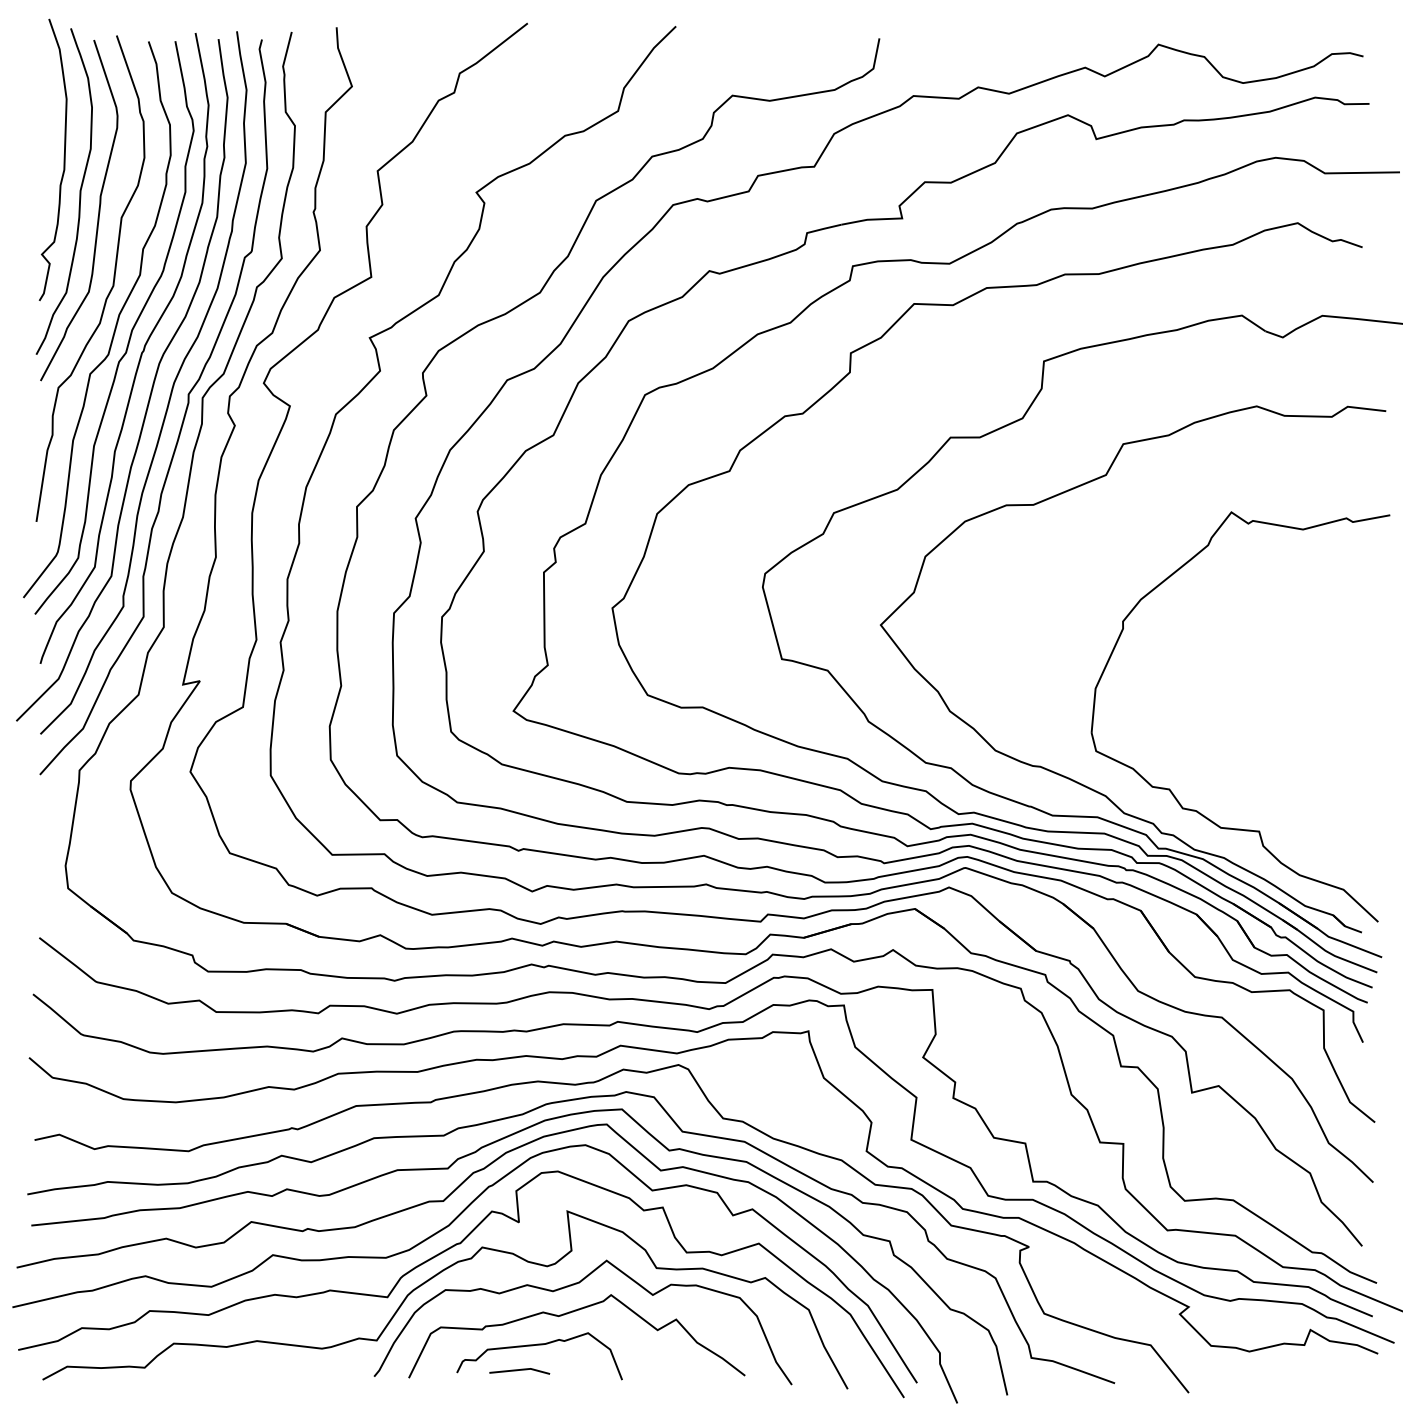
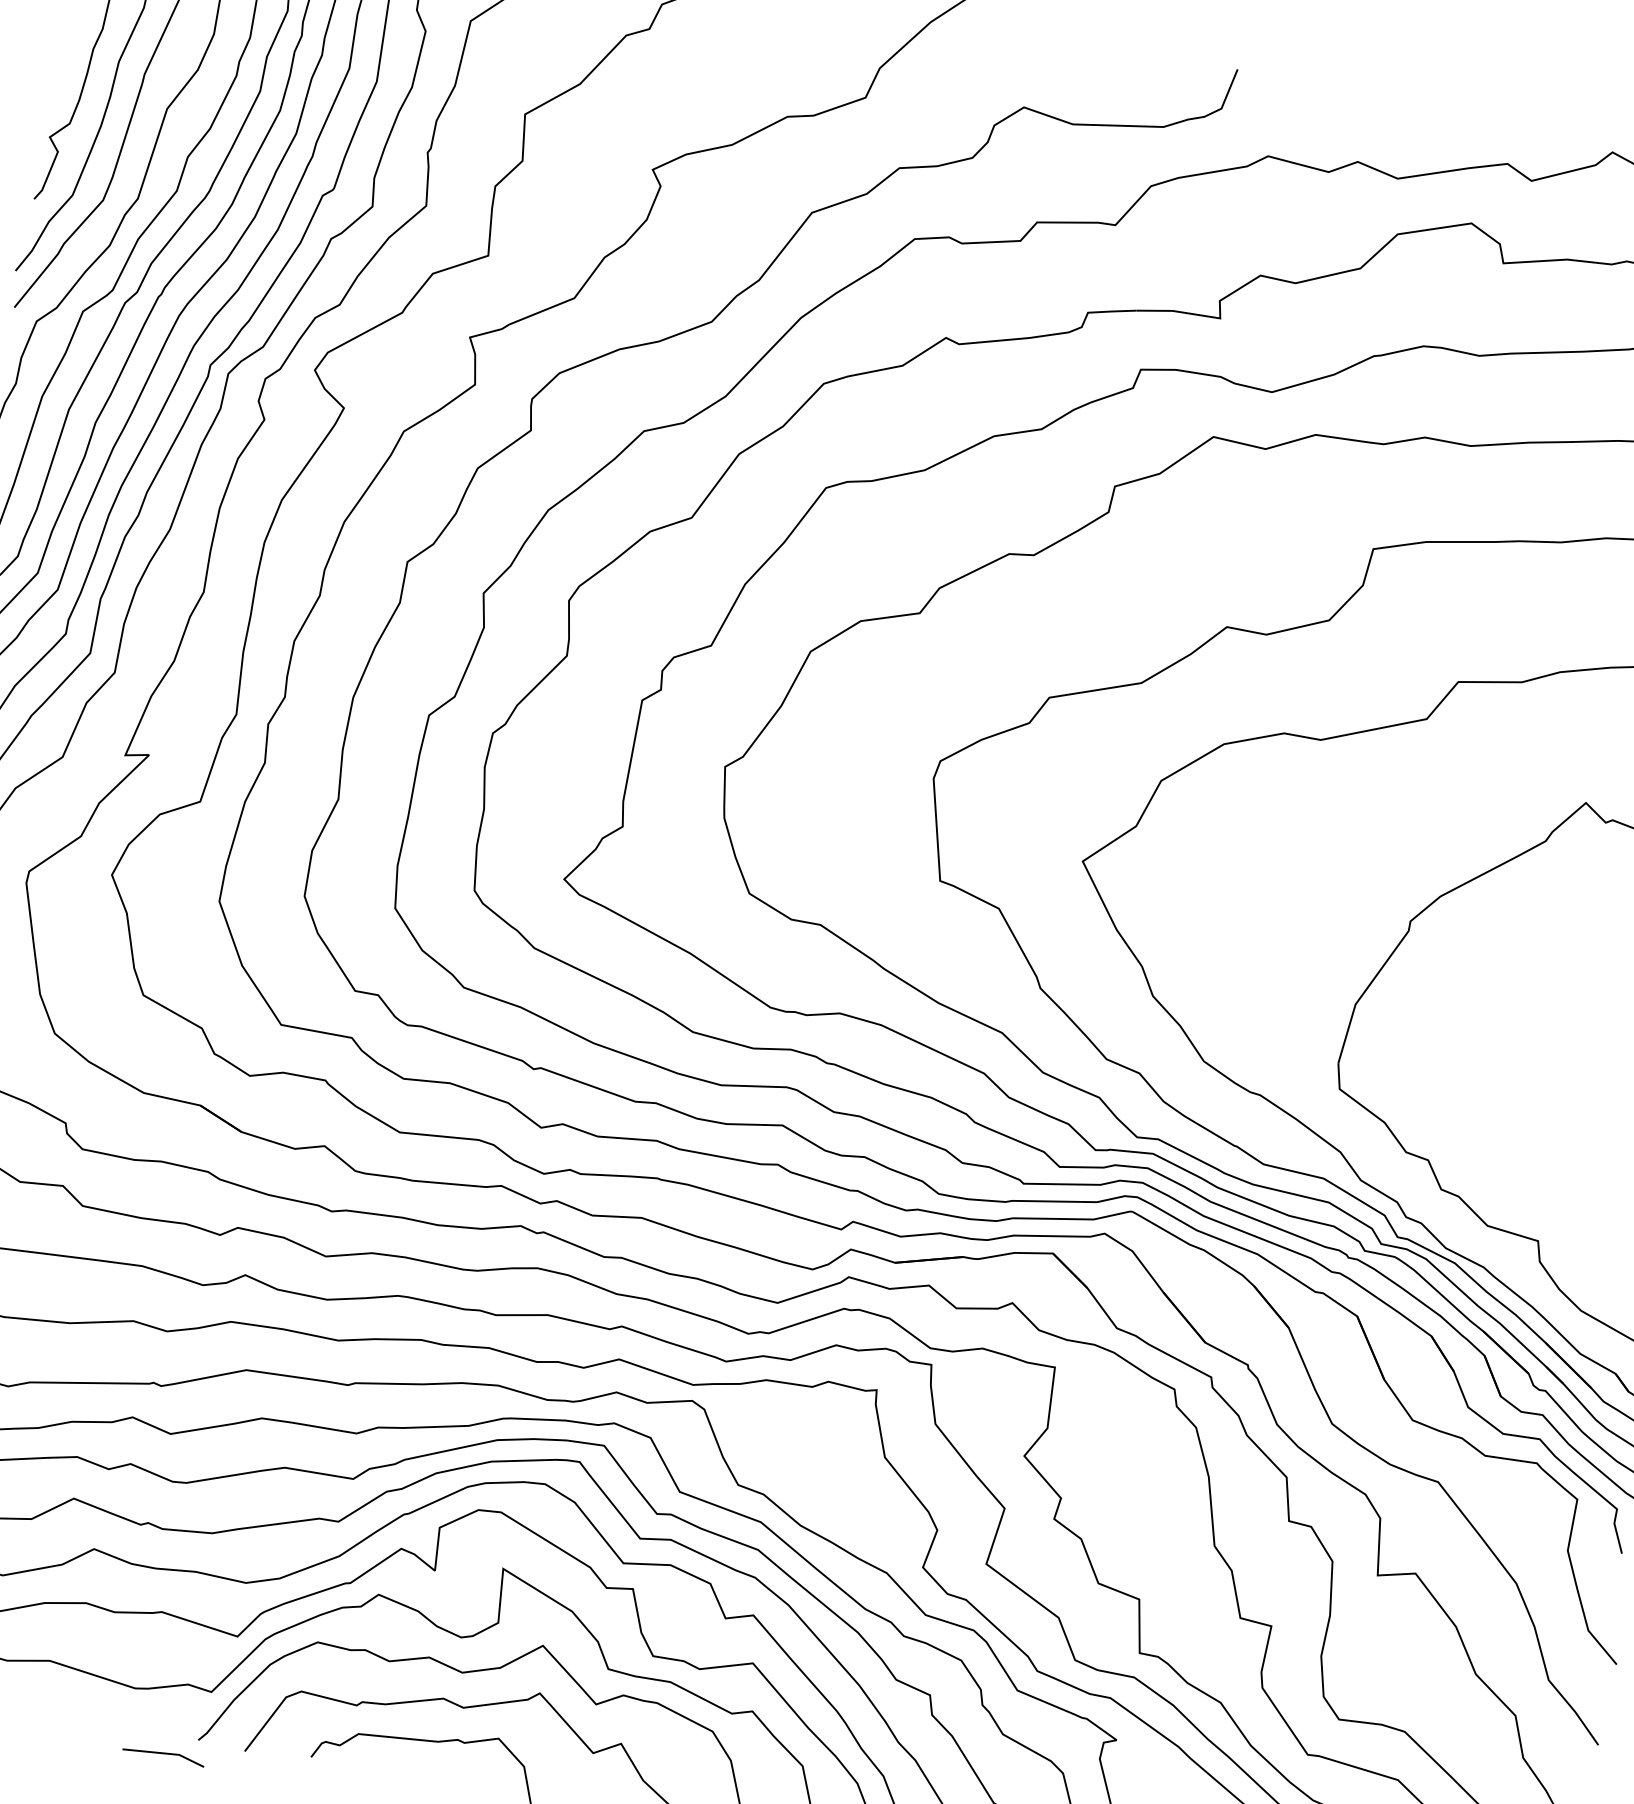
line: (519, 1370) -> (163, 1754), moved

